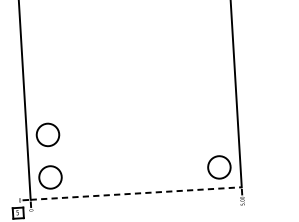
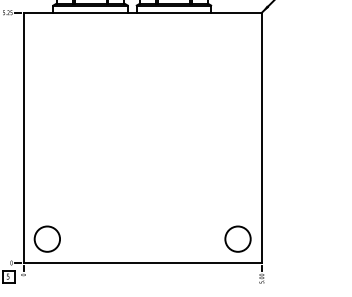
circle: (47, 134) -> (46, 190), removed
line: (136, 193) -> (143, 263), dashed -> solid

